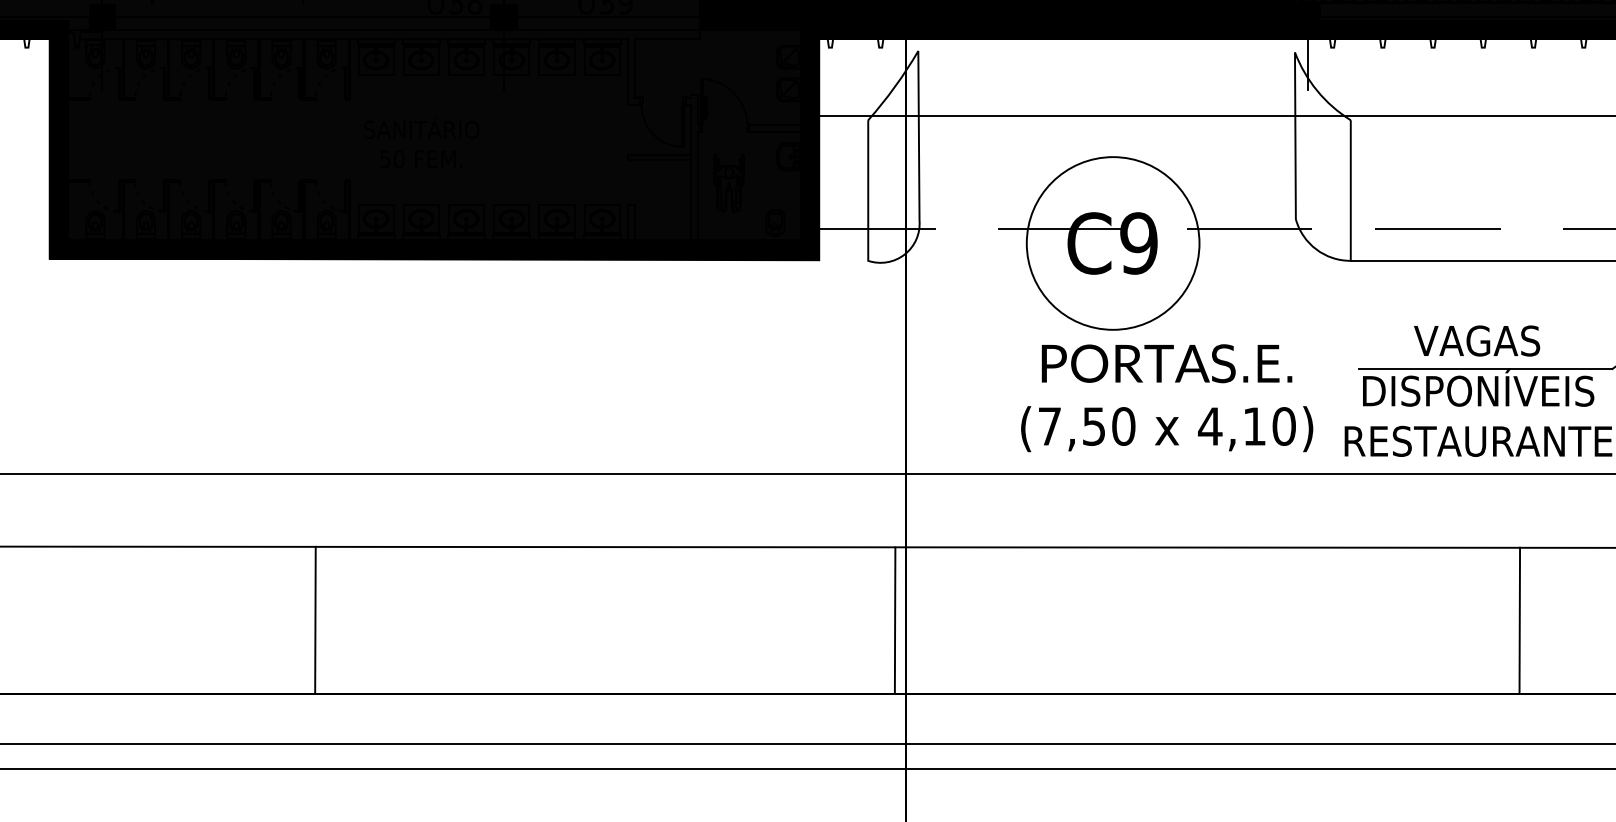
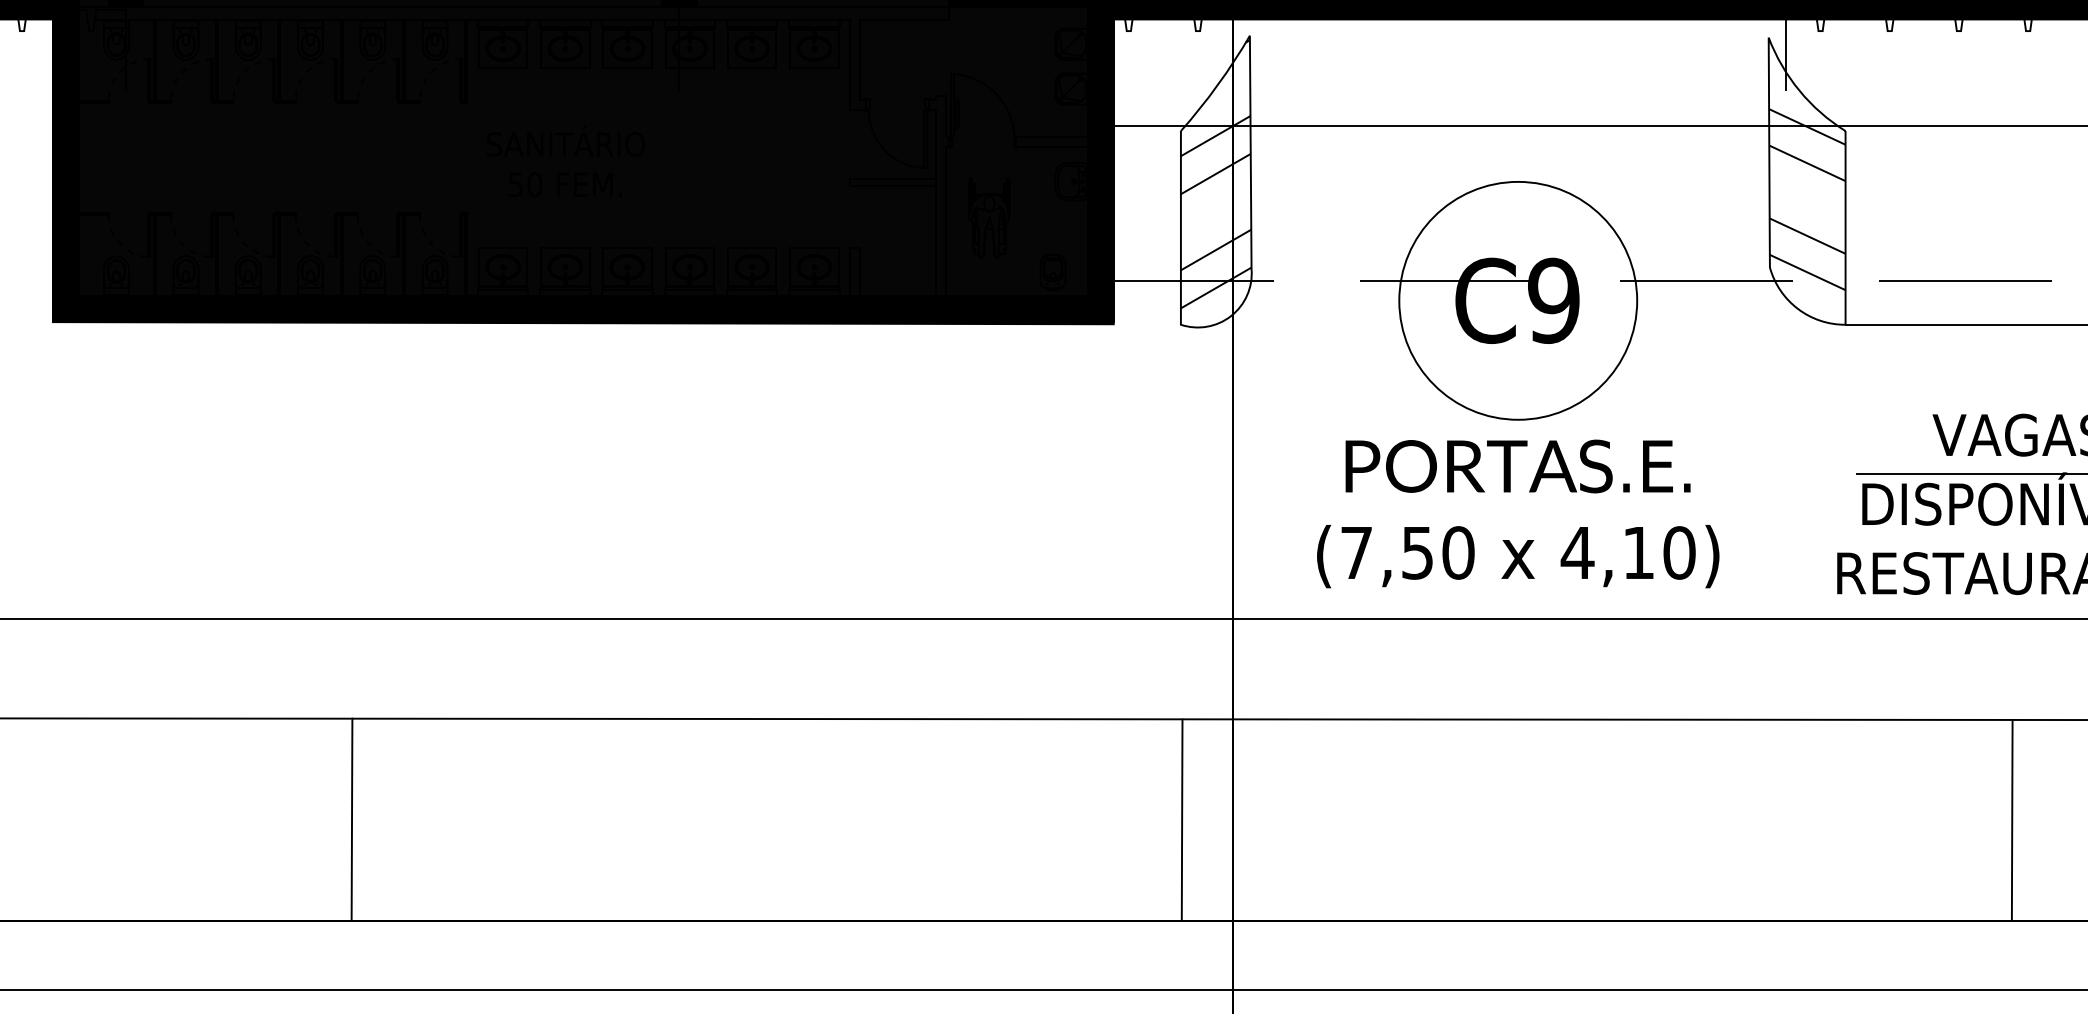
hatch: (893, 151) -> (1215, 174), added
hatch: (1322, 169) -> (1806, 198), added
text: (1167, 398) -> (1518, 514), moved
line: (315, 619) -> (352, 818), moved
line: (894, 620) -> (1181, 820), moved
line: (1519, 620) -> (2011, 820), moved

